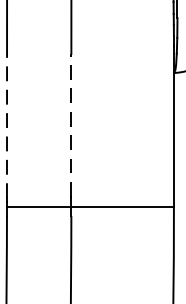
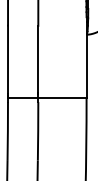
line: (8, 125) -> (8, 59), dashed -> solid
line: (71, 125) -> (38, 59), dashed -> solid

